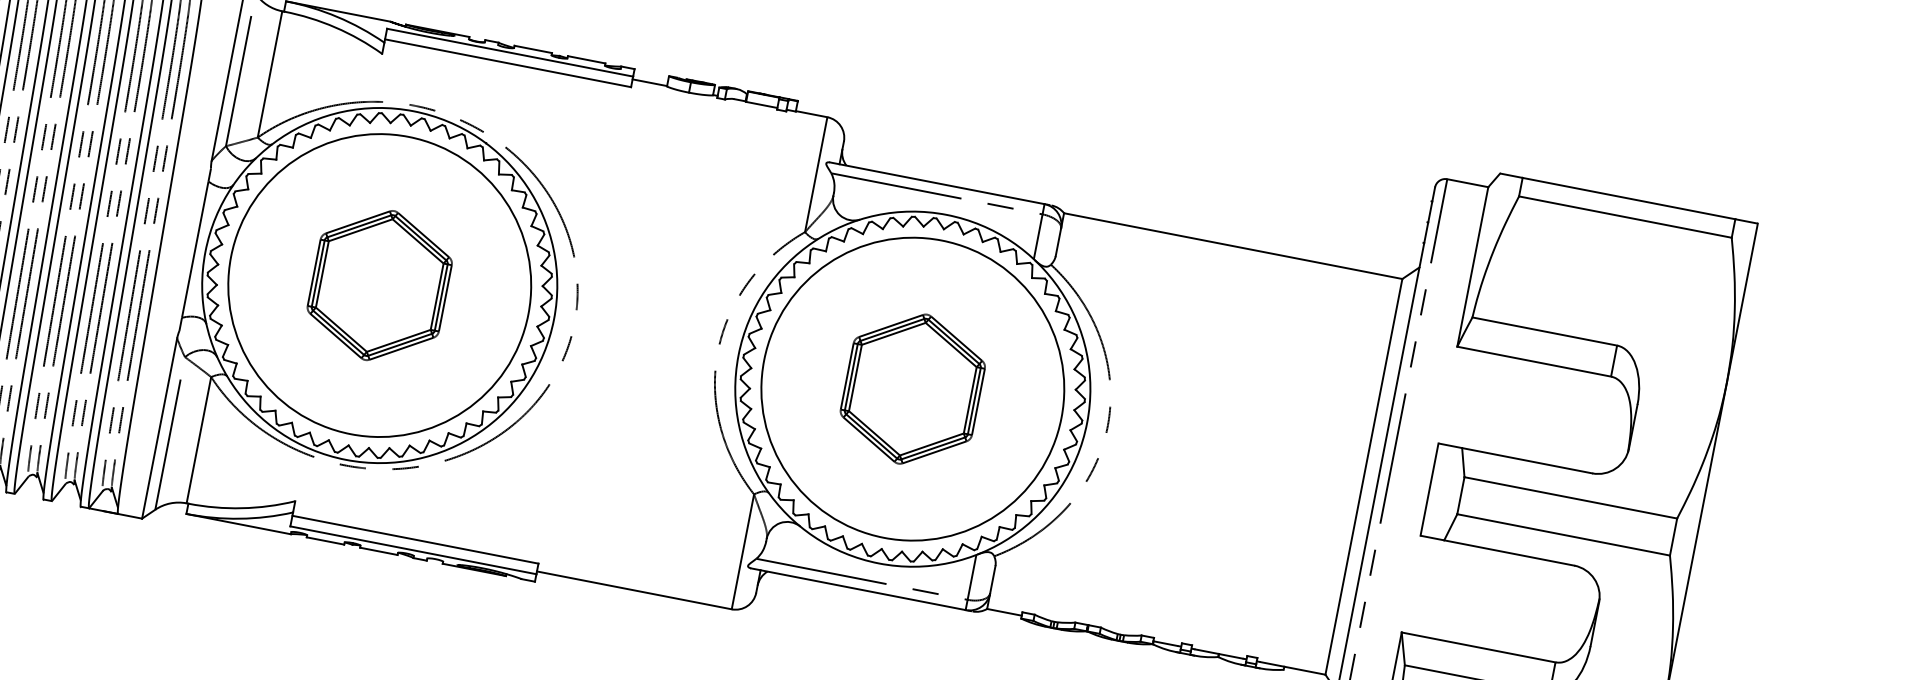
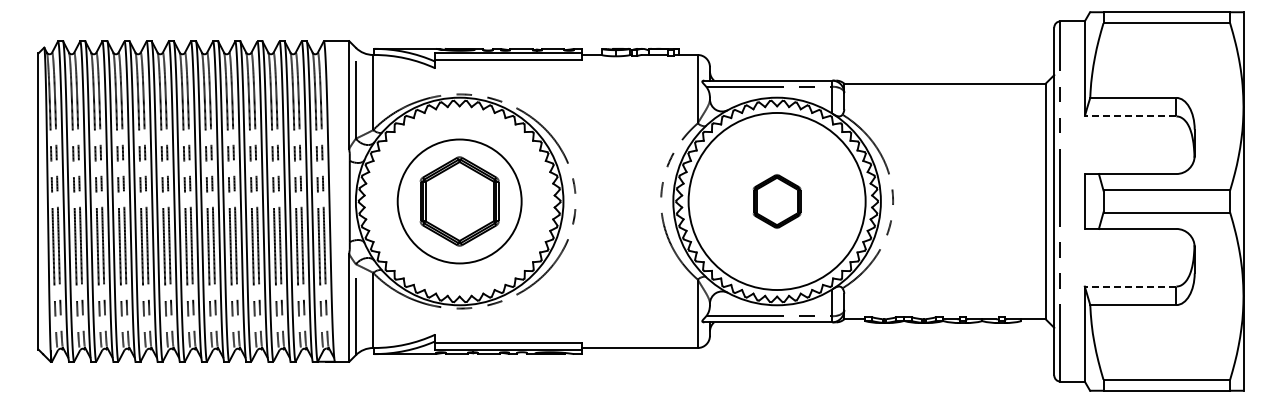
circle: (379, 285) -> (459, 201), size x0.7
line: (1533, 361) -> (1130, 116), solid -> dashed
part: (911, 388) -> (776, 201), size x0.6
line: (1478, 647) -> (1130, 286), solid -> dashed

